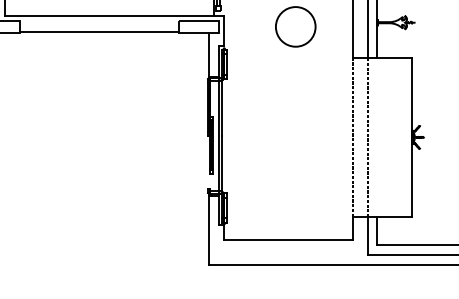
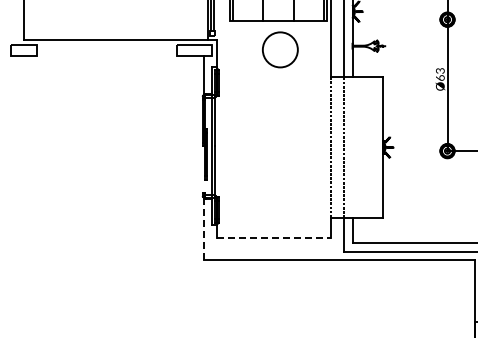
line: (100, 32) -> (107, 54), removed
line: (208, 230) -> (203, 229), solid -> dashed
line: (287, 240) -> (273, 238), solid -> dashed

